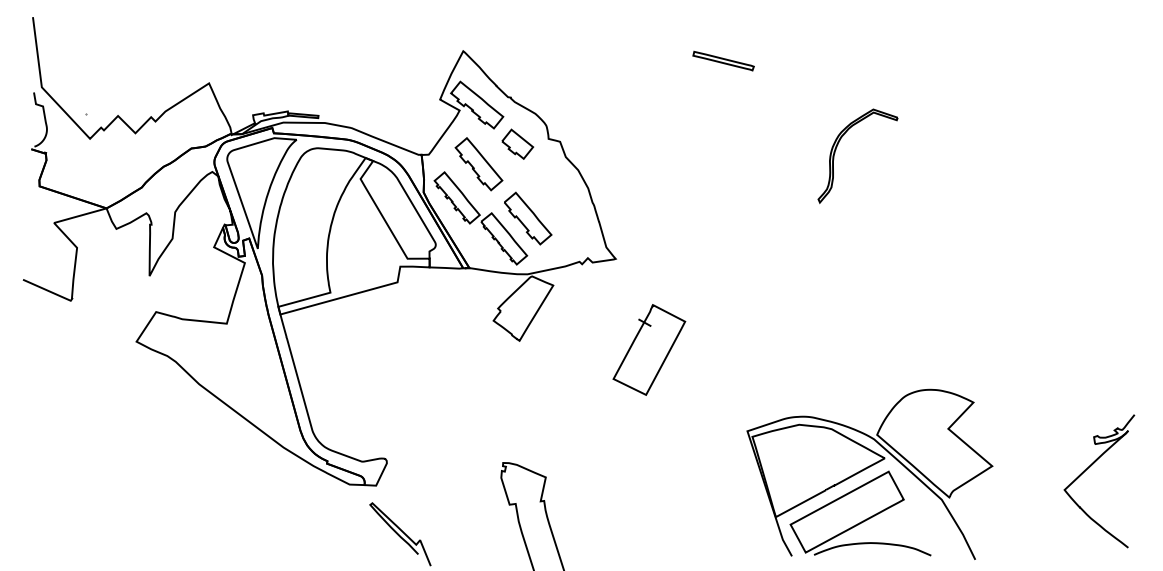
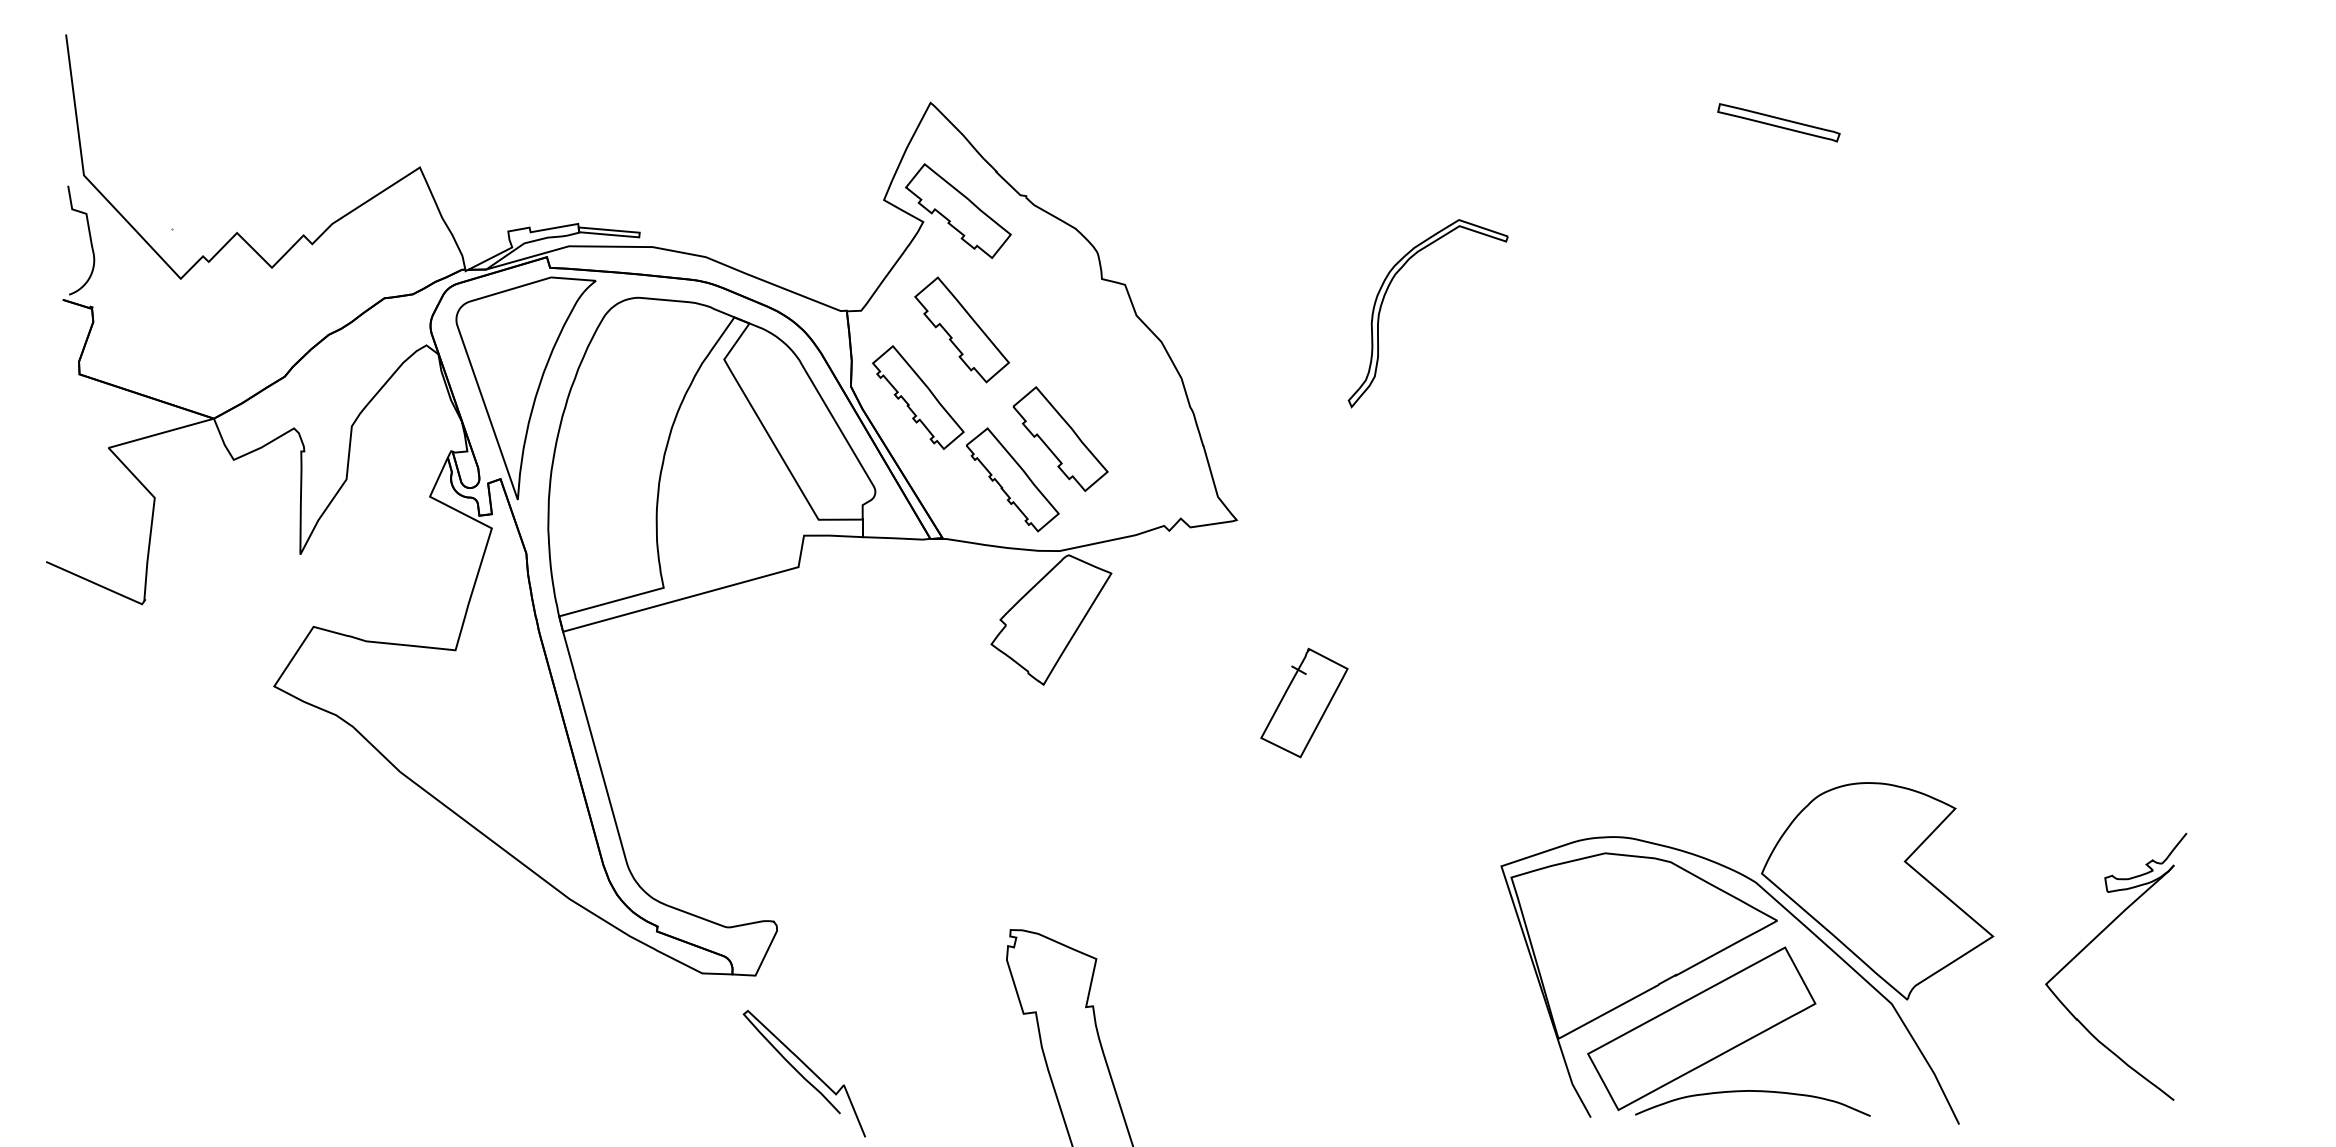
part: (723, 60) -> (1778, 121), moved
part: (517, 143) -> (1039, 288), removed
part: (837, 147) -> (1386, 296), moved
part: (649, 349) -> (1304, 702), size x0.6
part: (1090, 467) -> (2098, 939), moved

